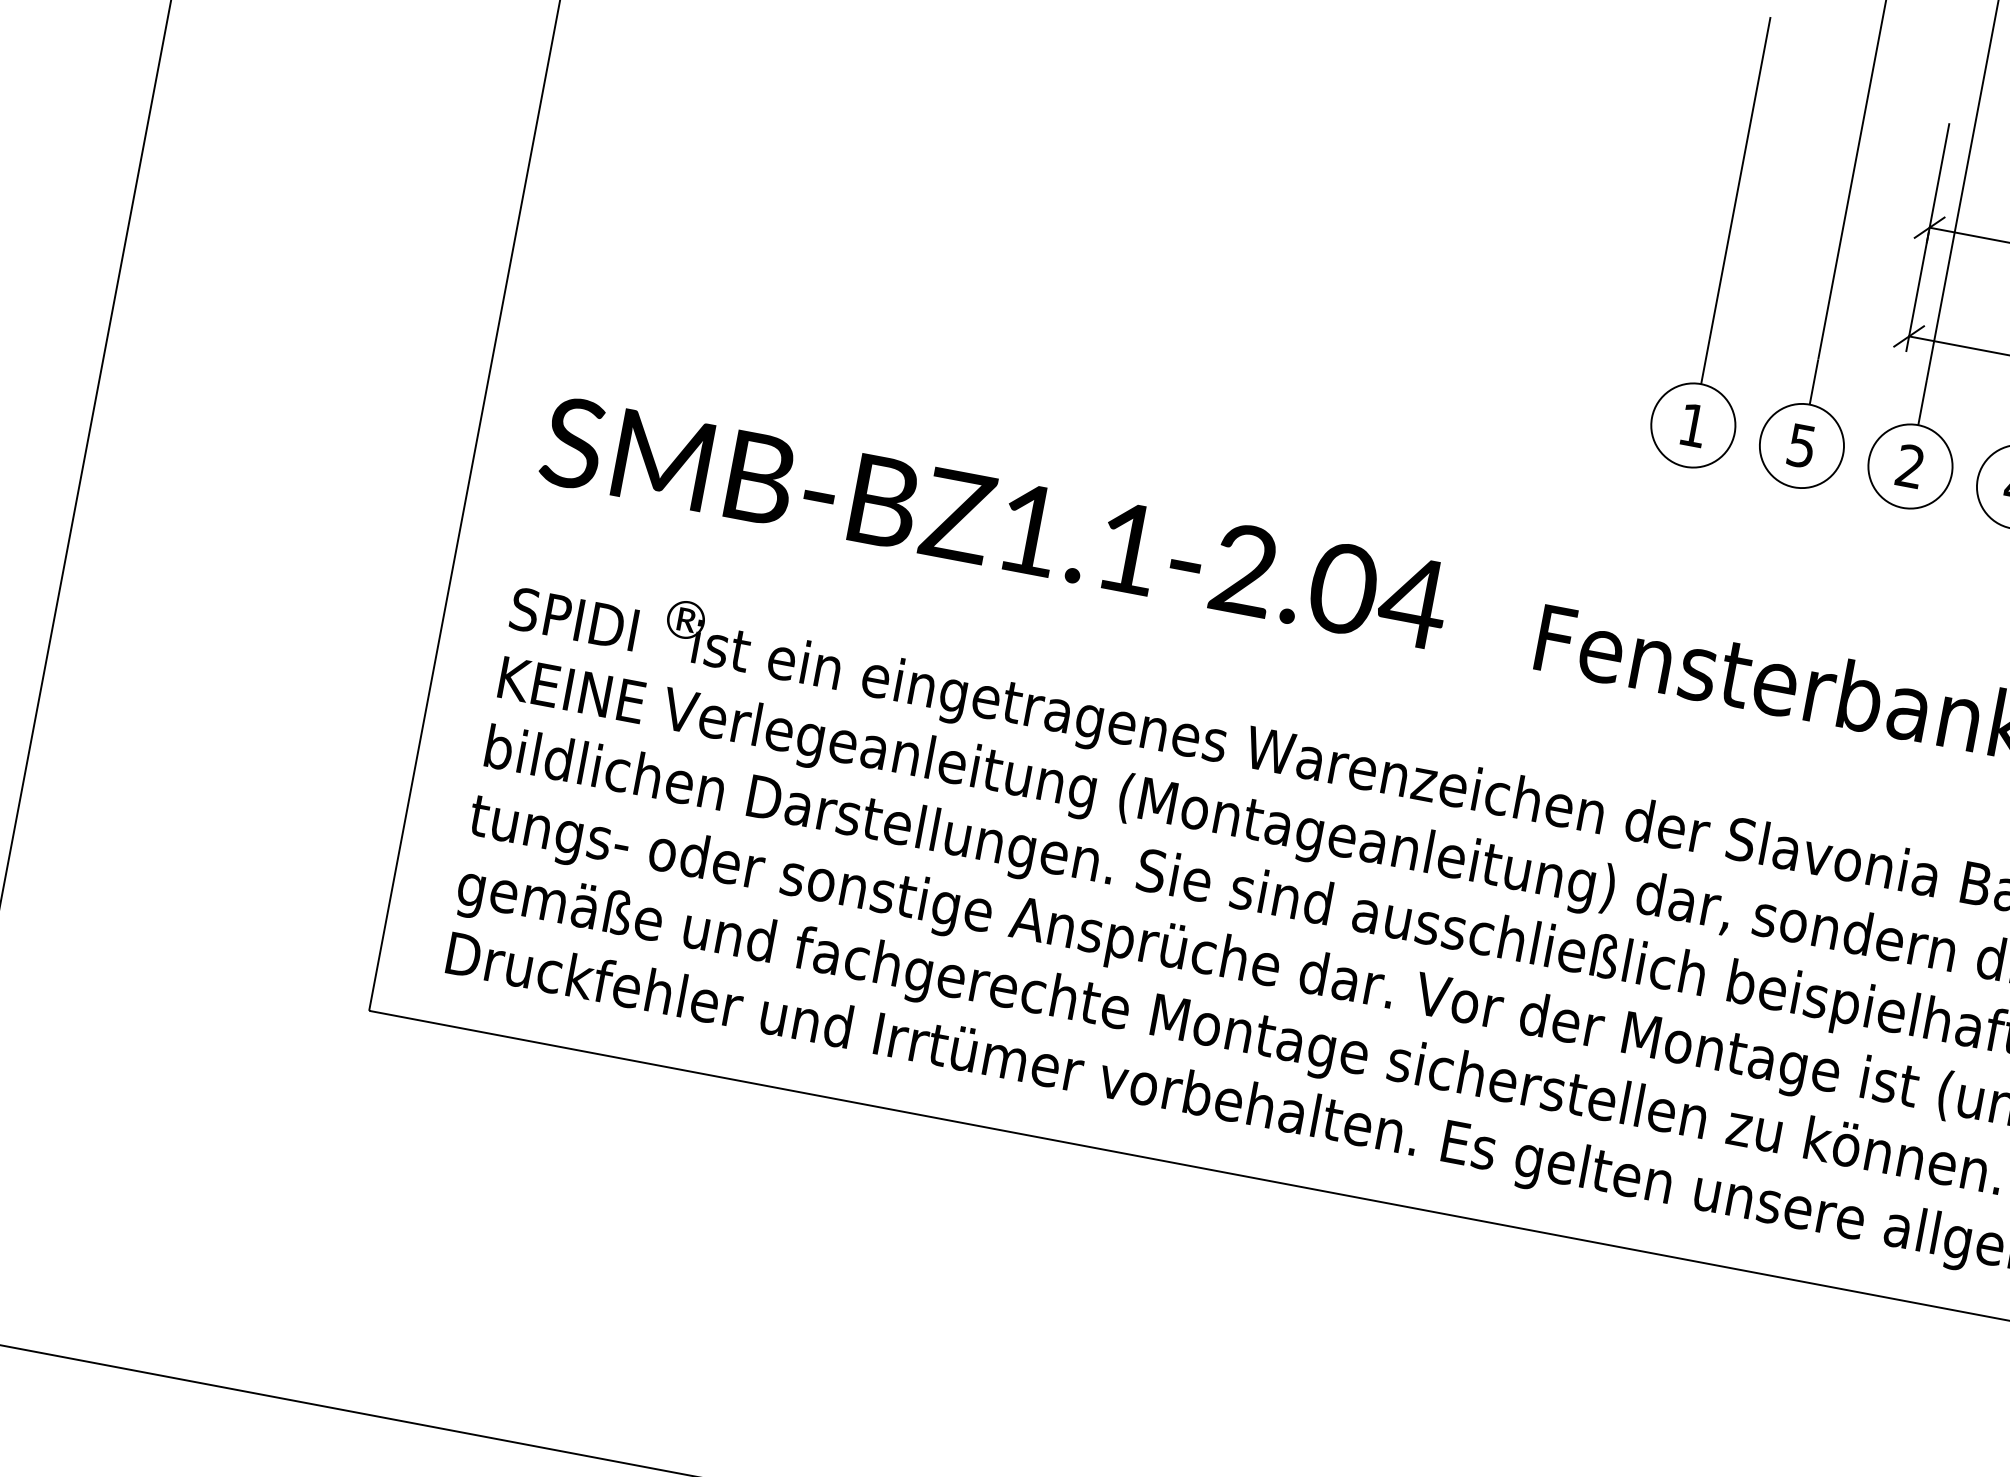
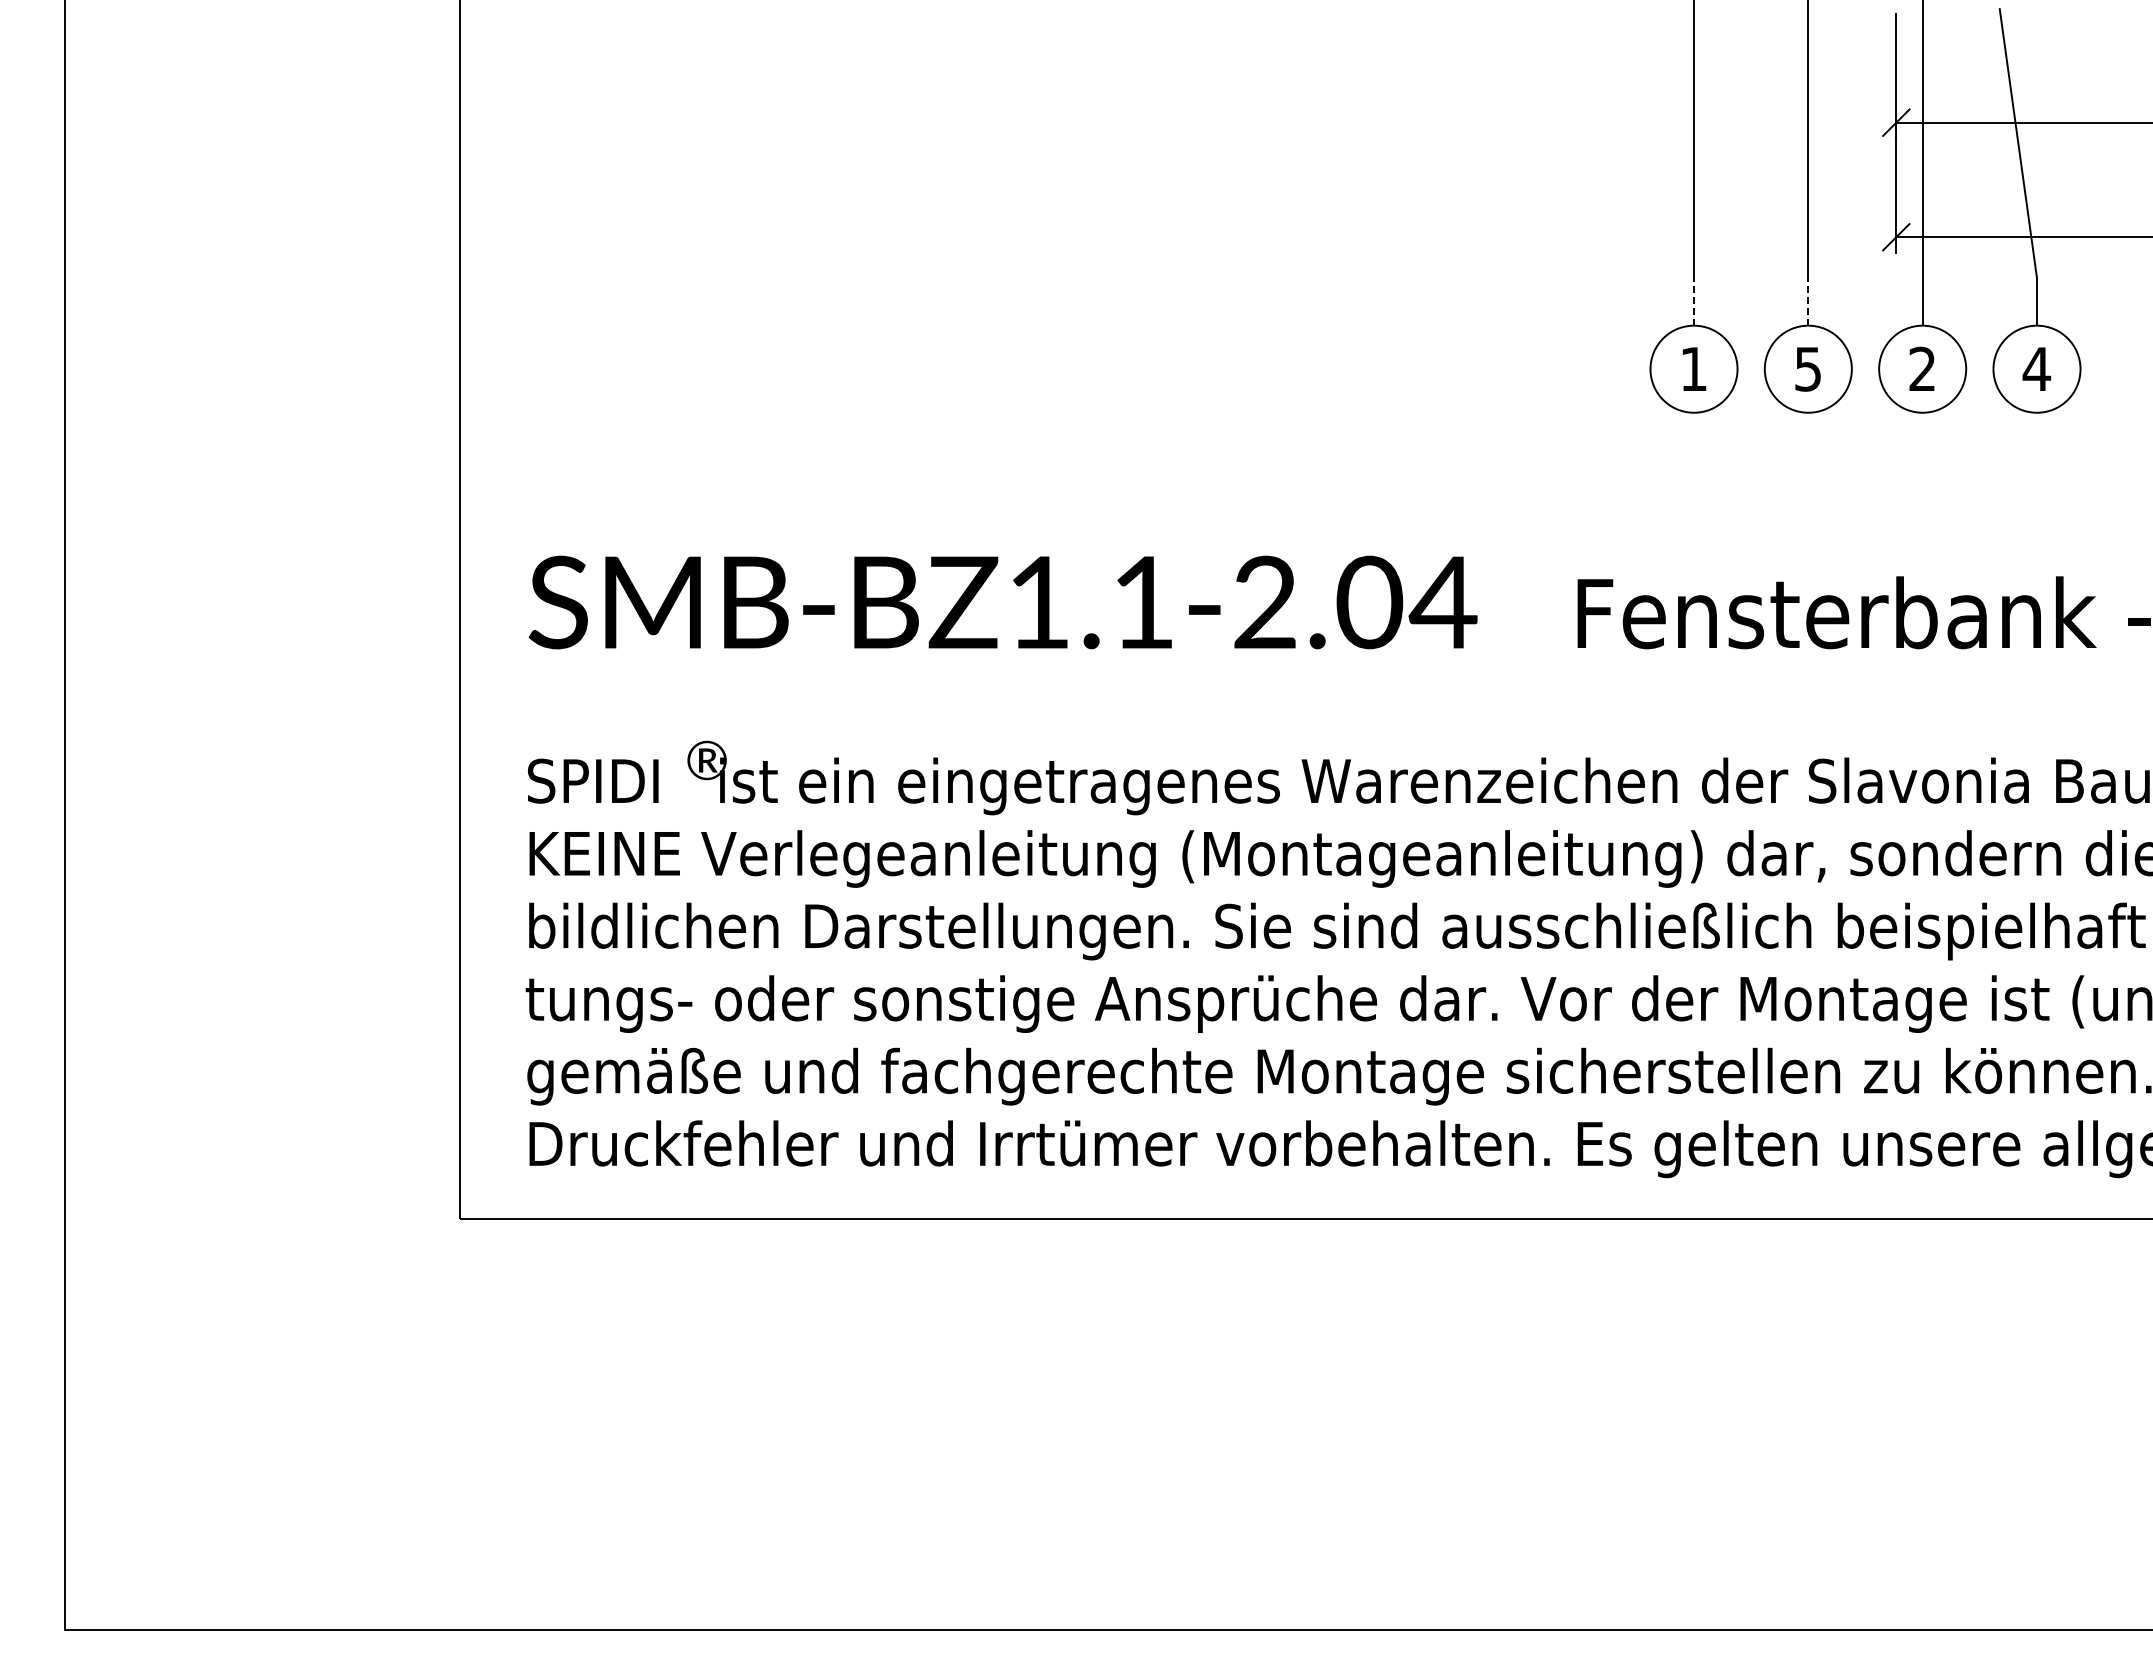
line: (1705, 361) -> (1694, 301), solid -> dashed
line: (1814, 381) -> (1808, 301), solid -> dashed

